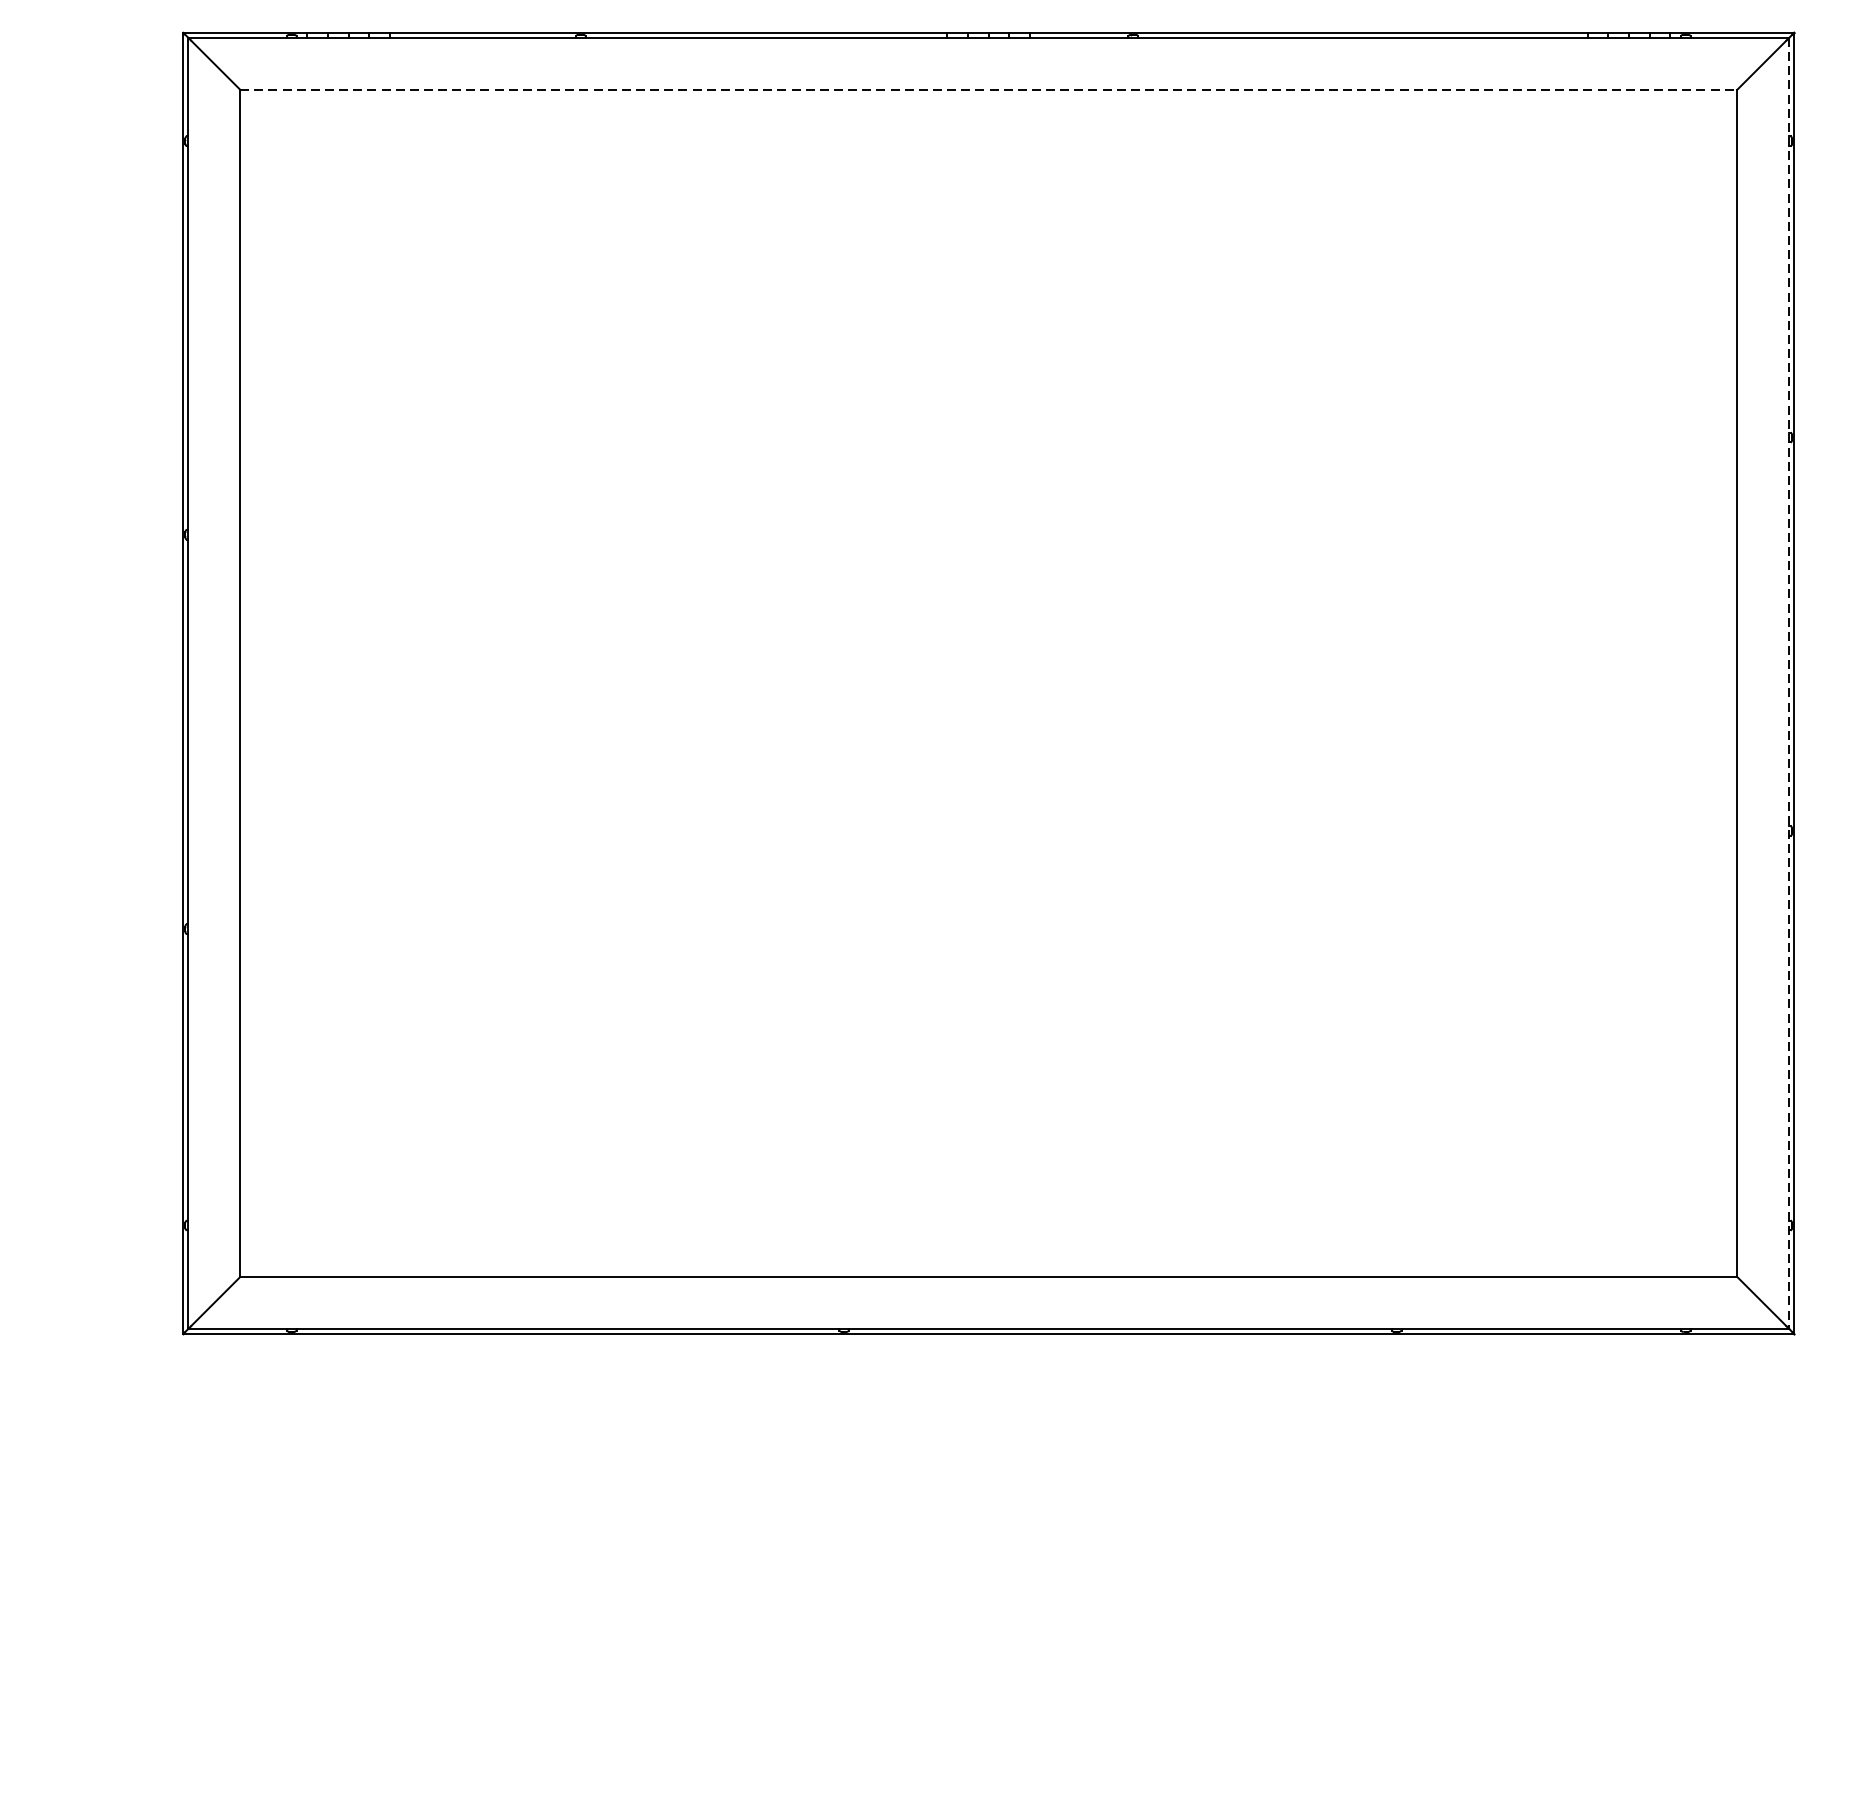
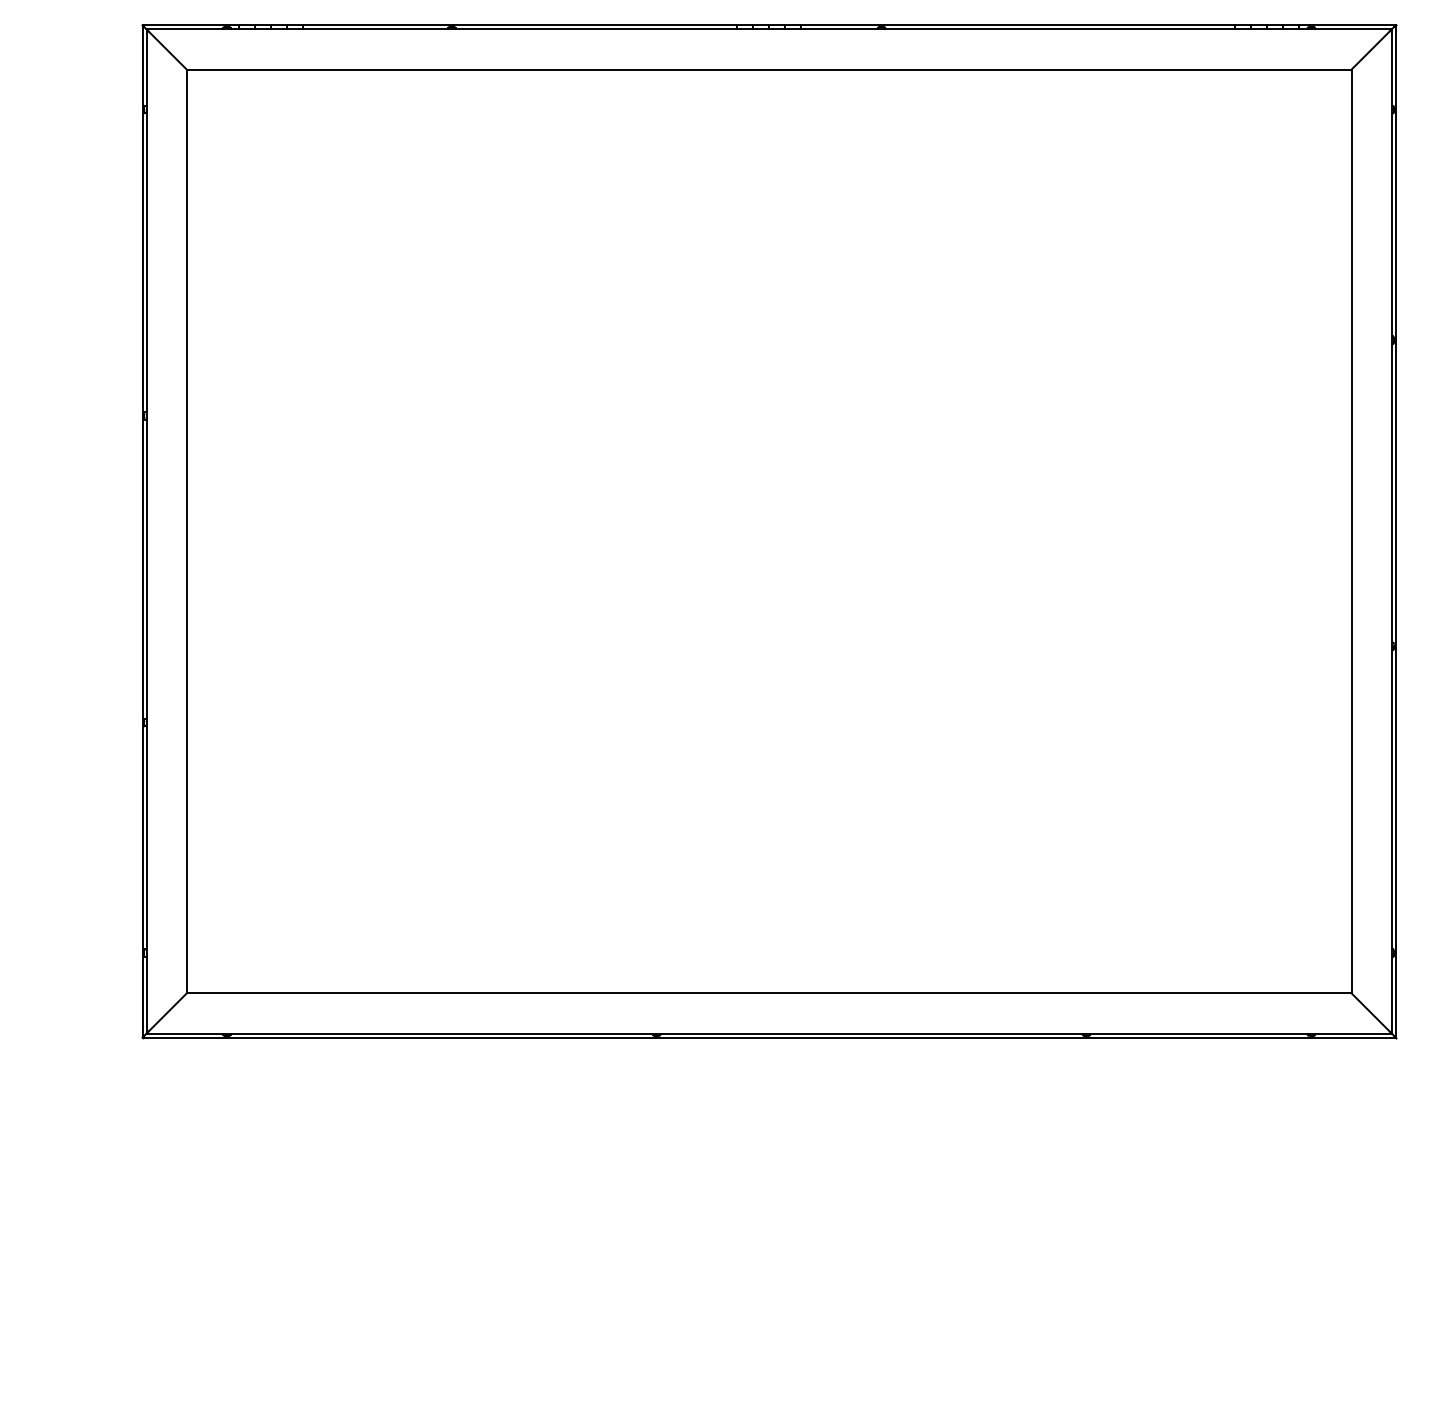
line: (989, 89) -> (769, 69), dashed -> solid
line: (1788, 683) -> (1391, 531), dashed -> solid

